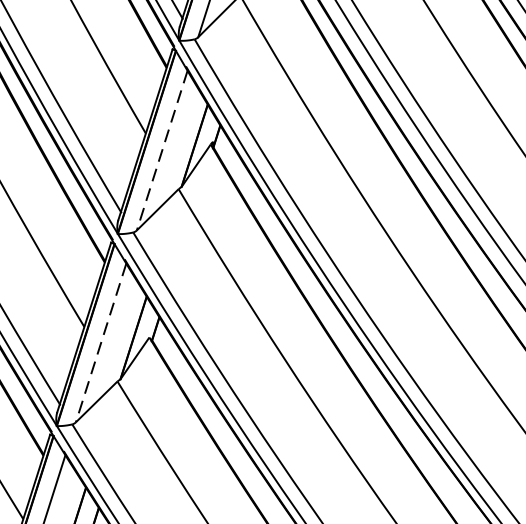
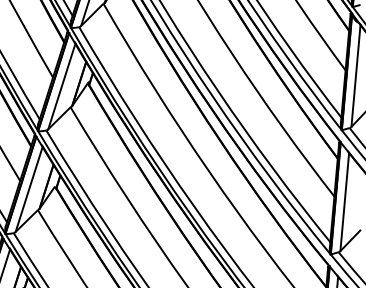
line: (161, 150) -> (61, 86), dashed -> solid
line: (101, 342) -> (29, 189), dashed -> solid

